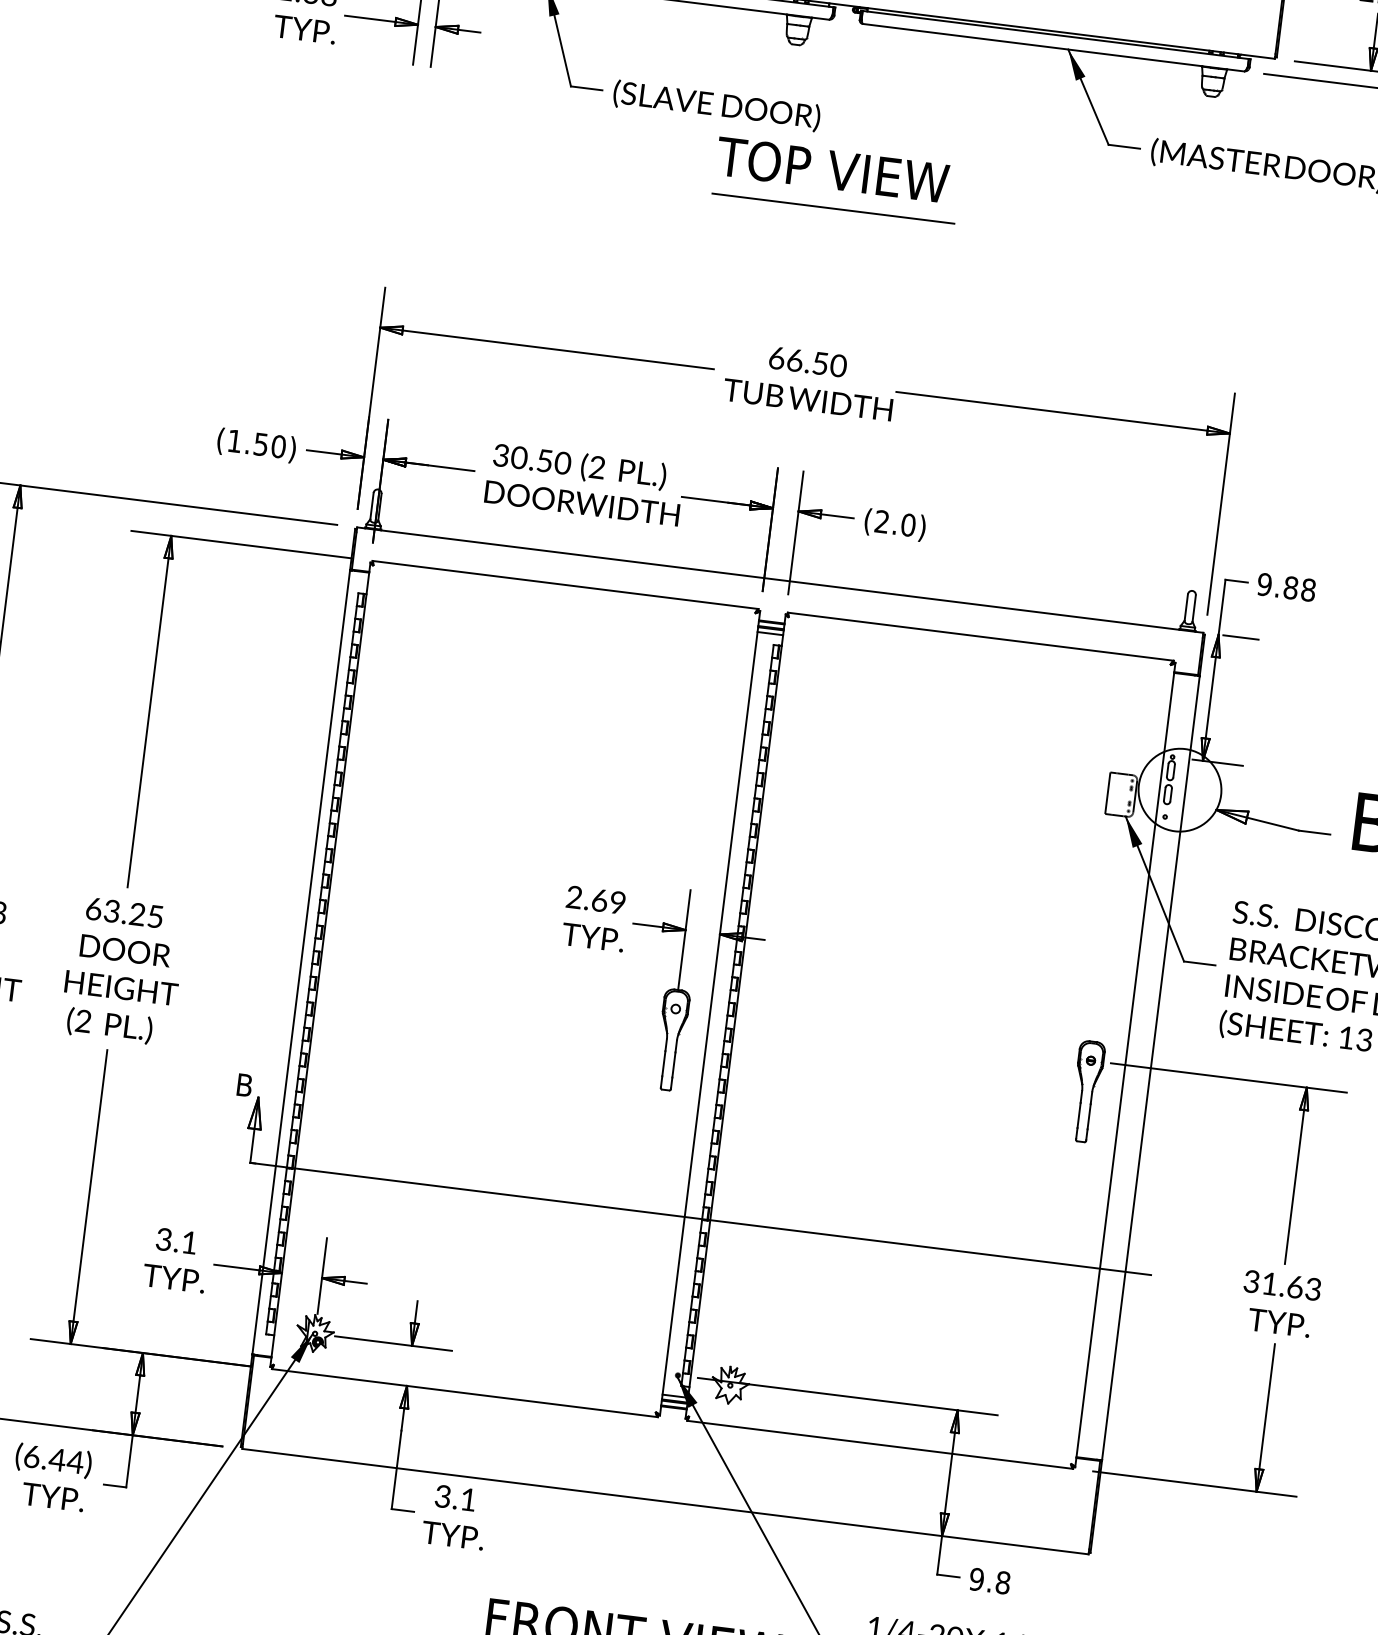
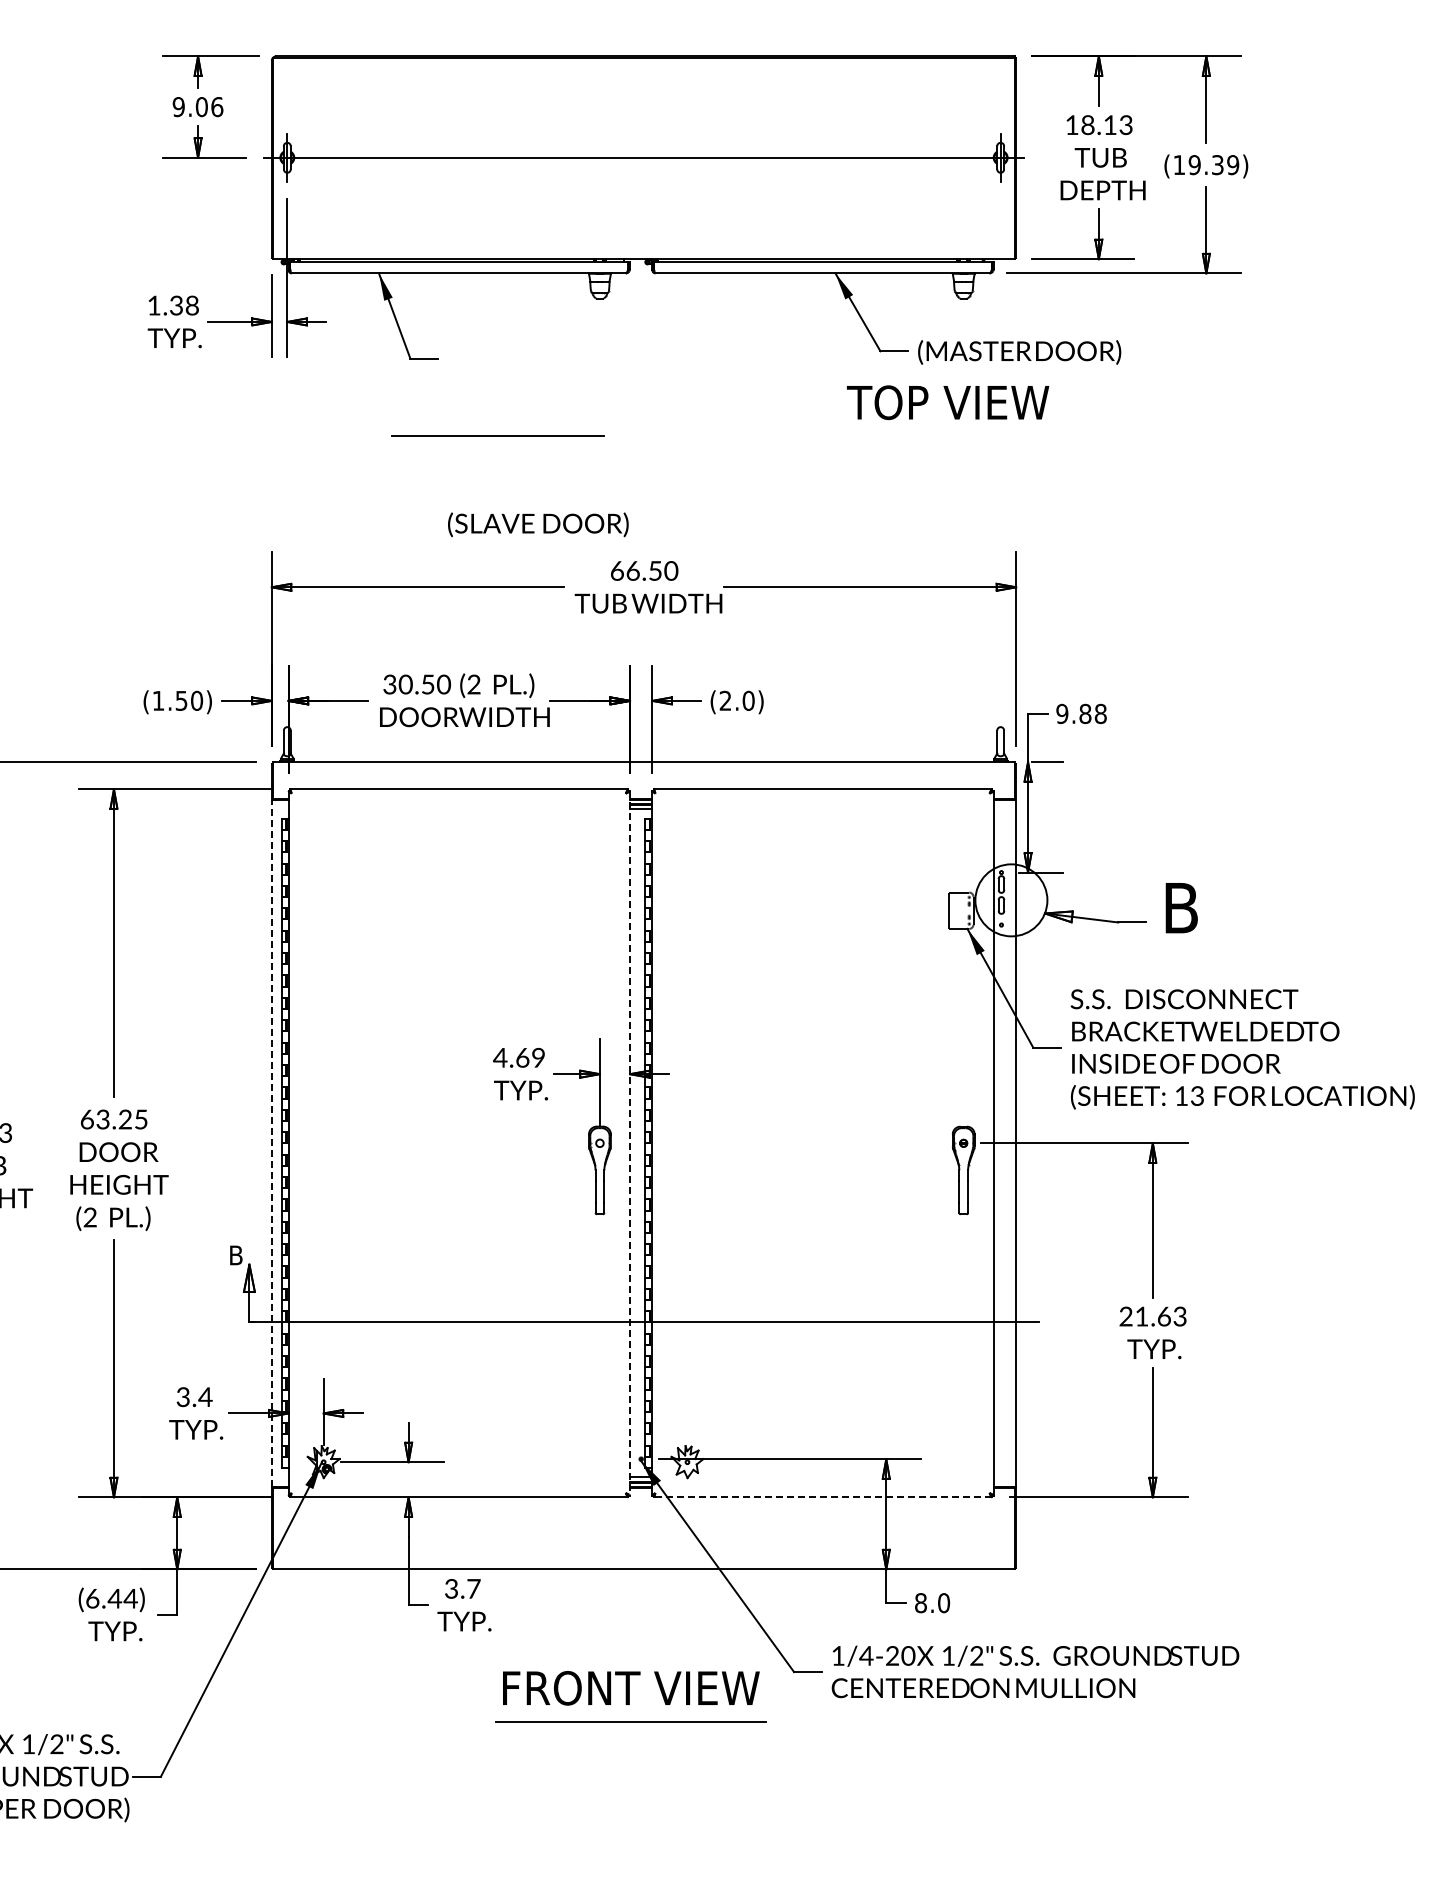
text: (717, 105) -> (538, 524), moved
text: (833, 169) -> (948, 402), moved
line: (832, 208) -> (497, 435), moved
text: (574, 896) -> (500, 1057), 2.69 -> 4.69
line: (300, 961) -> (271, 1142), solid -> dashed
line: (710, 1013) -> (630, 1143), solid -> dashed
text: (189, 1241) -> (205, 1396), 3.1 -> 3.4
text: (1250, 1284) -> (1125, 1319), 31.63 -> 21.63
line: (879, 1444) -> (822, 1497), solid -> dashed
text: (468, 1499) -> (473, 1588), 3.1 -> 3.7
text: (989, 1581) -> (932, 1603), 9.8 -> 8.0

